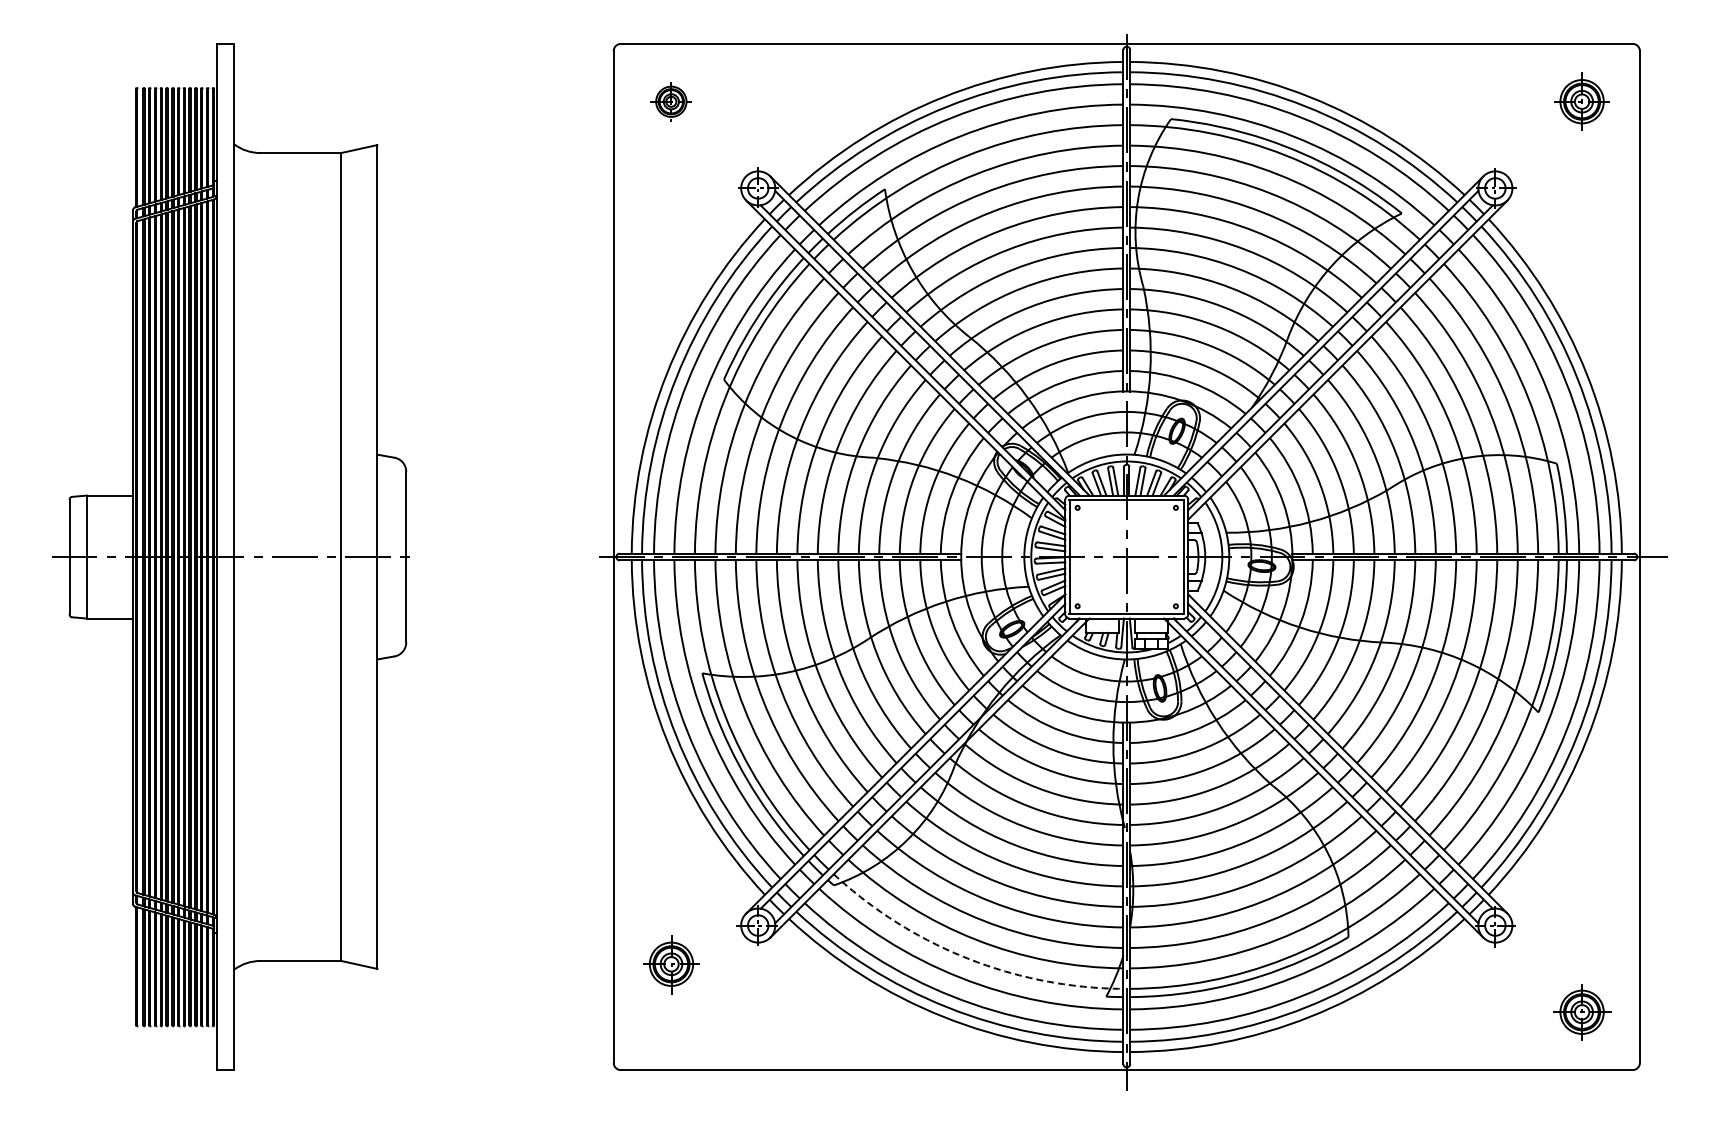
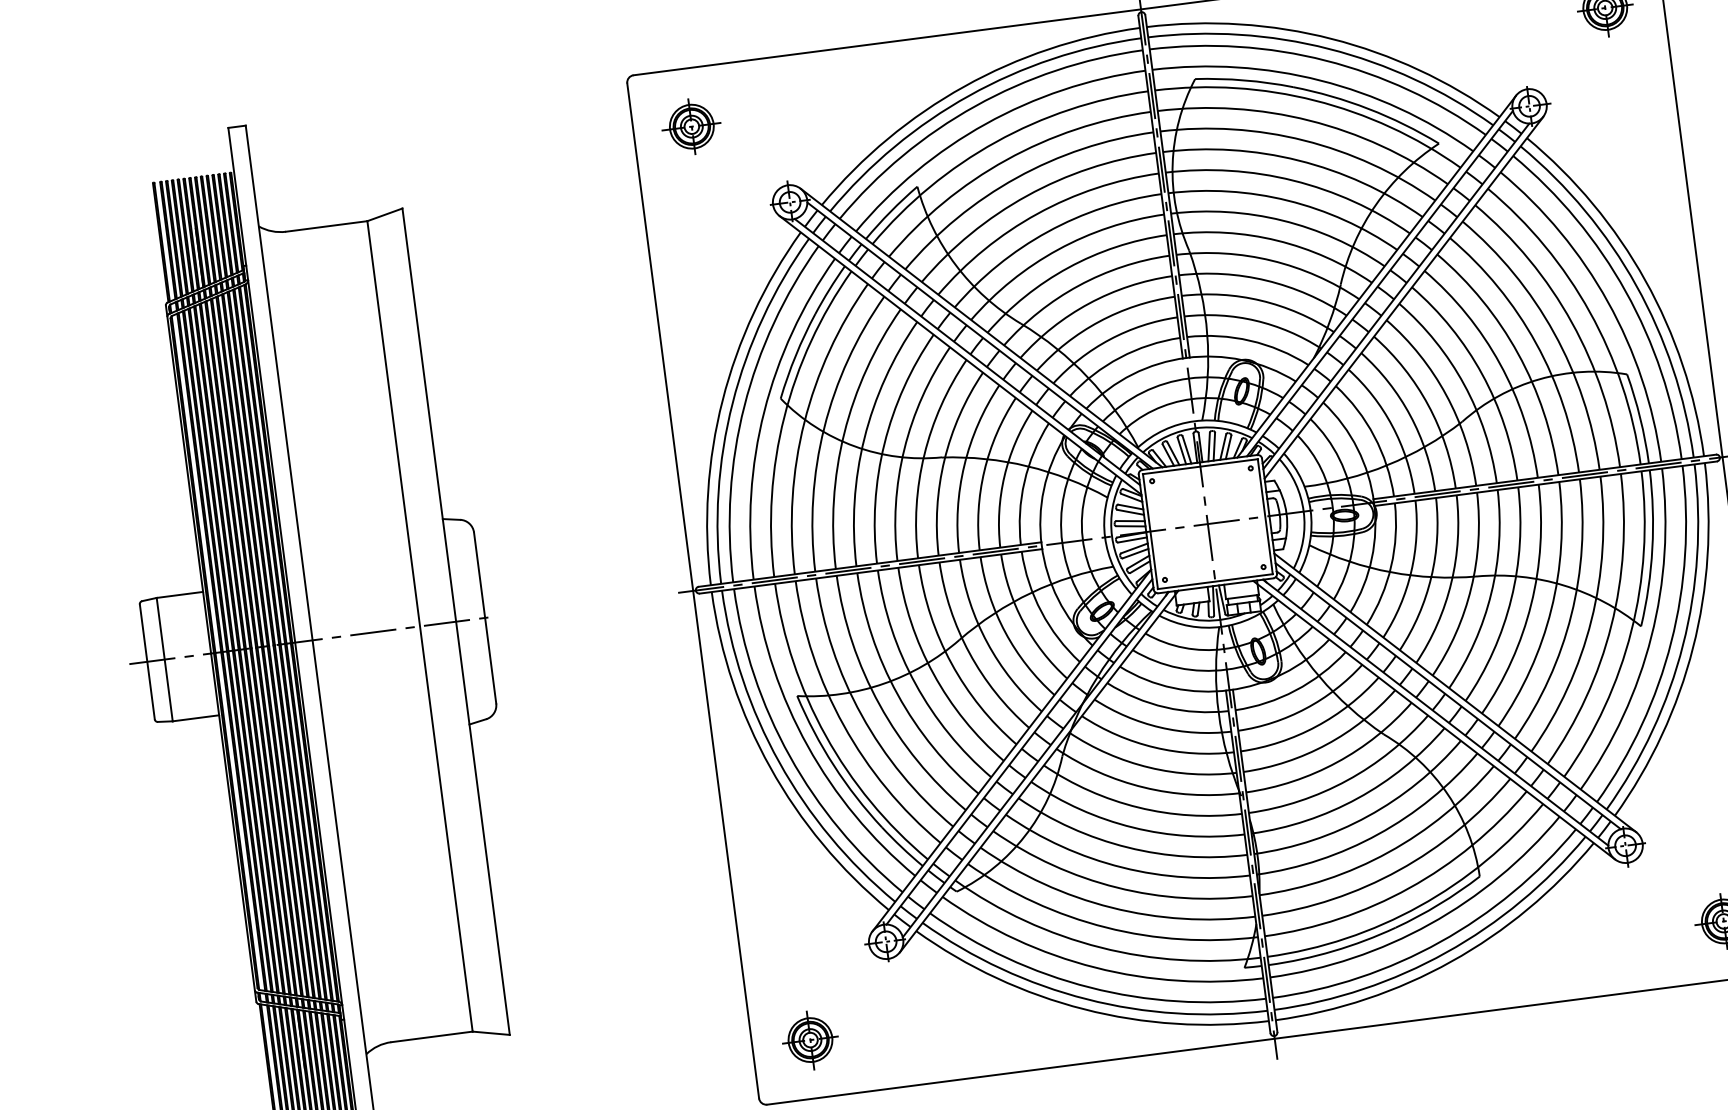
part: (670, 101) -> (690, 126), size x1.43
arc: (967, 958) -> (1100, 947), dashed -> solid
part: (671, 964) -> (810, 1040), moved

